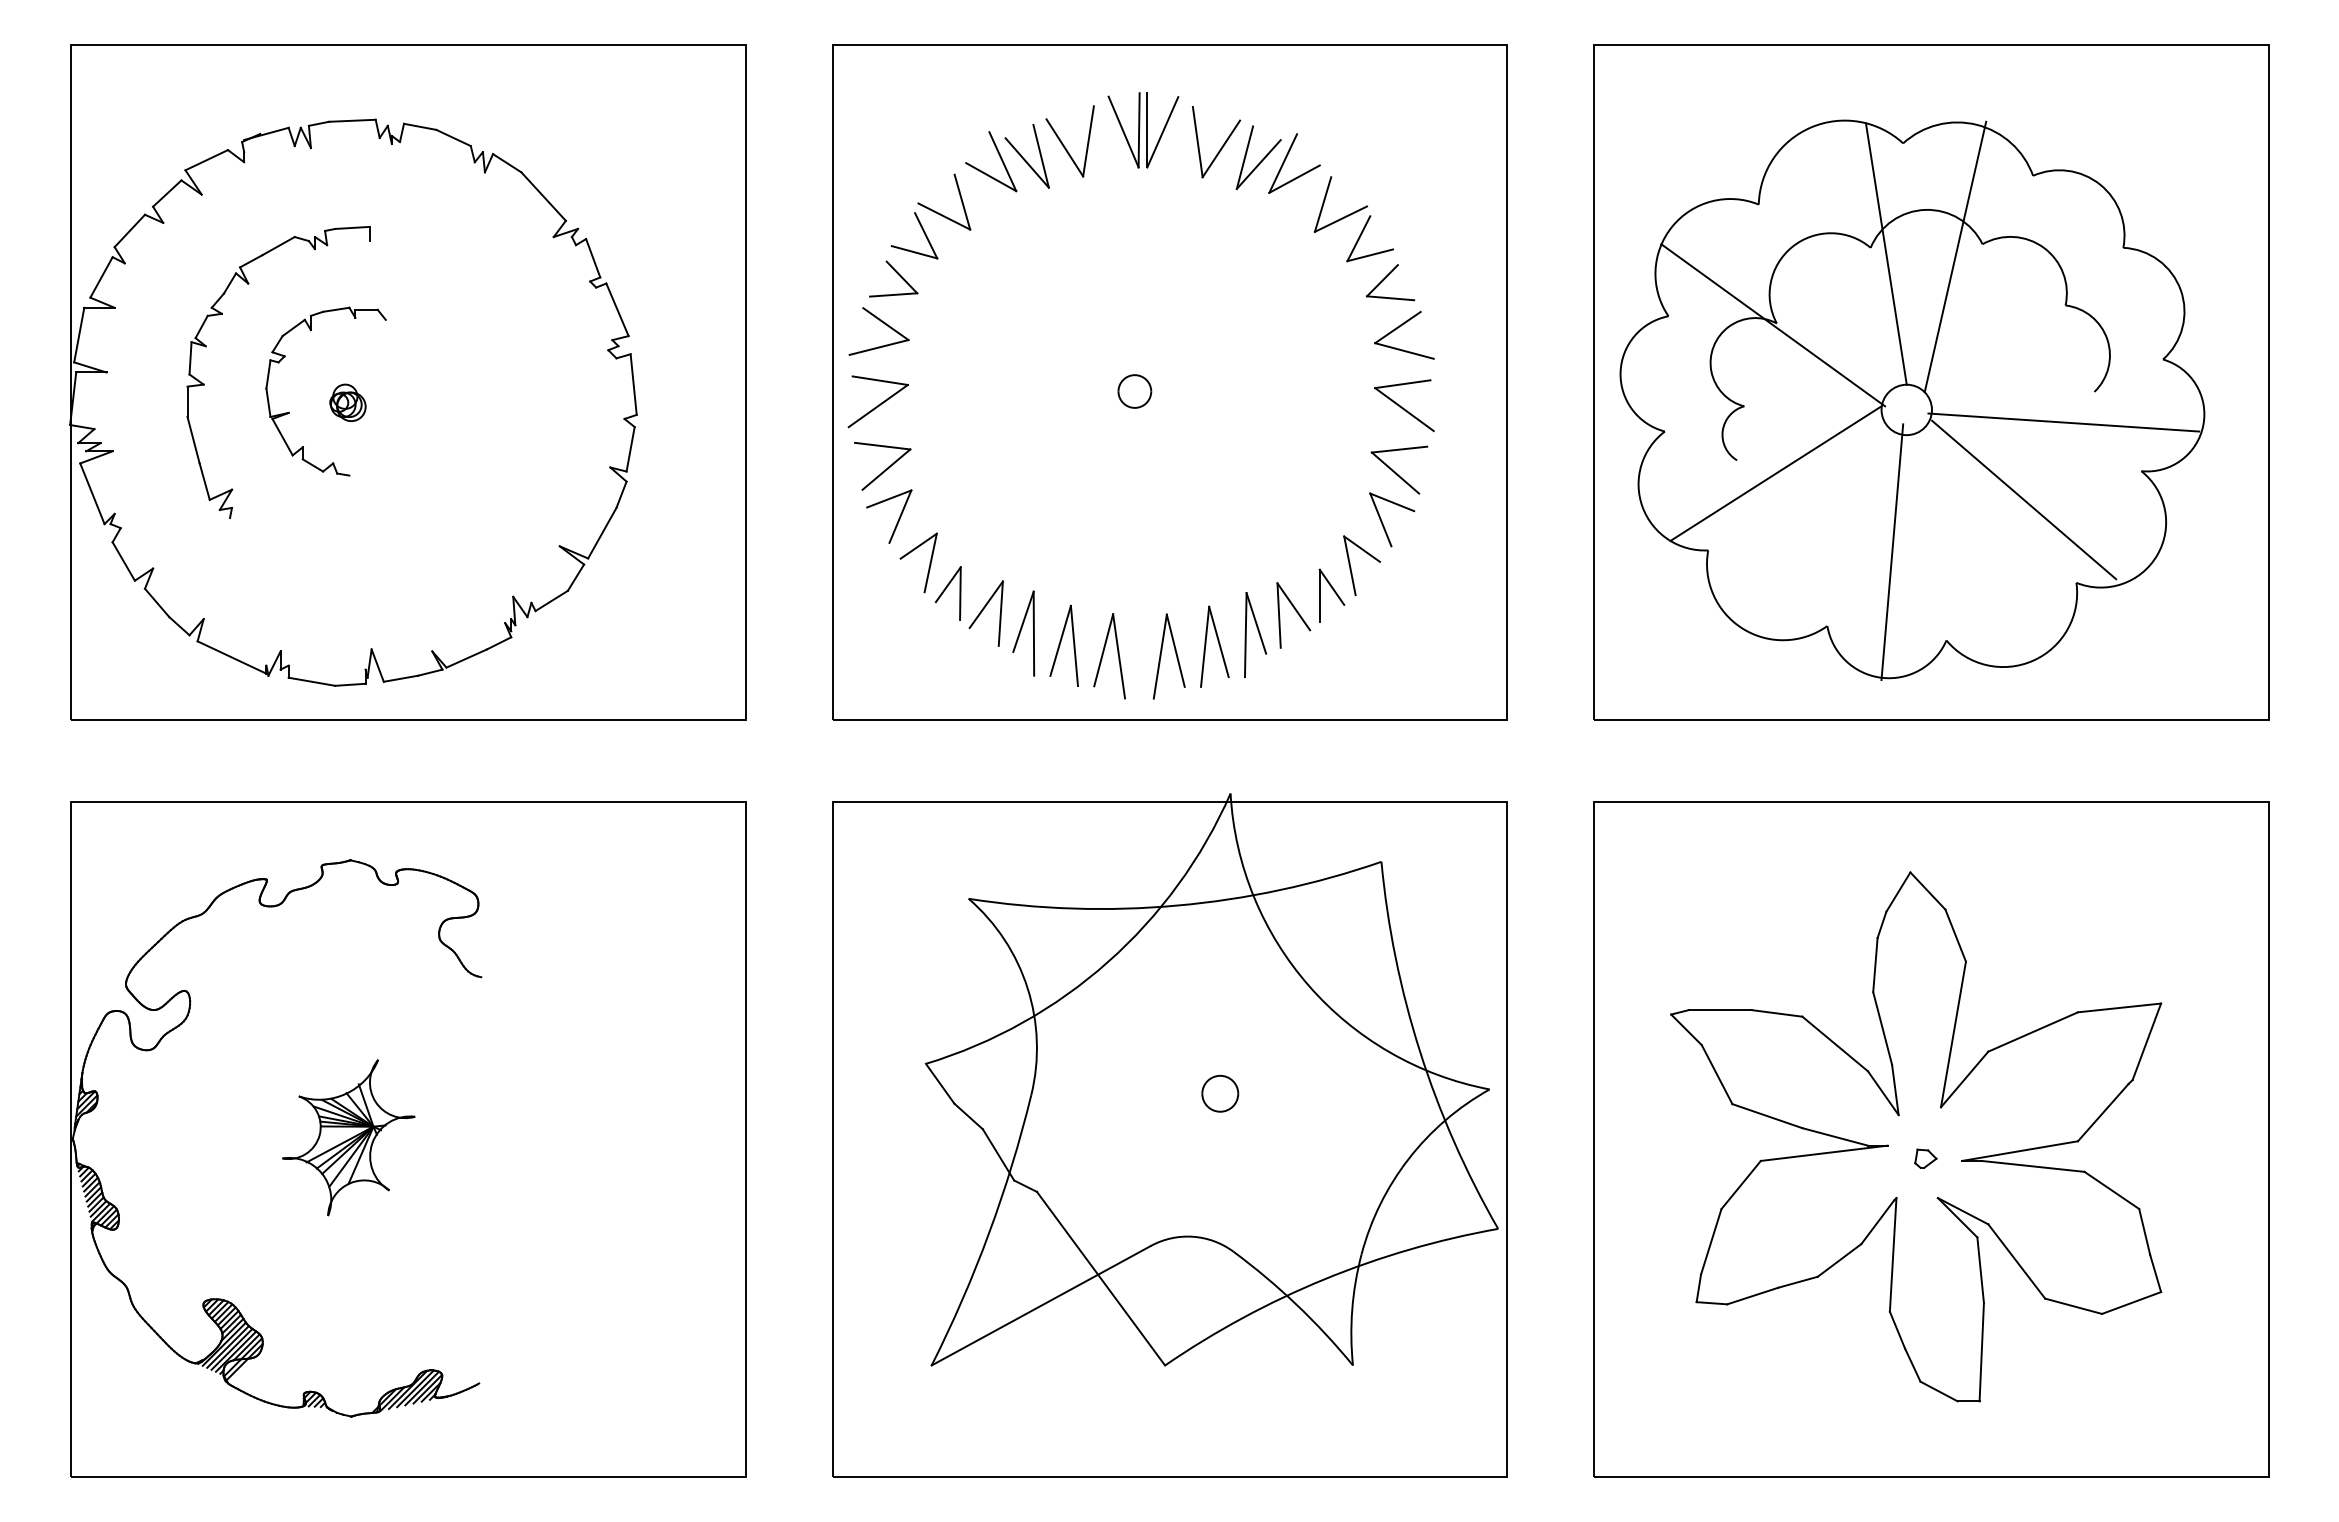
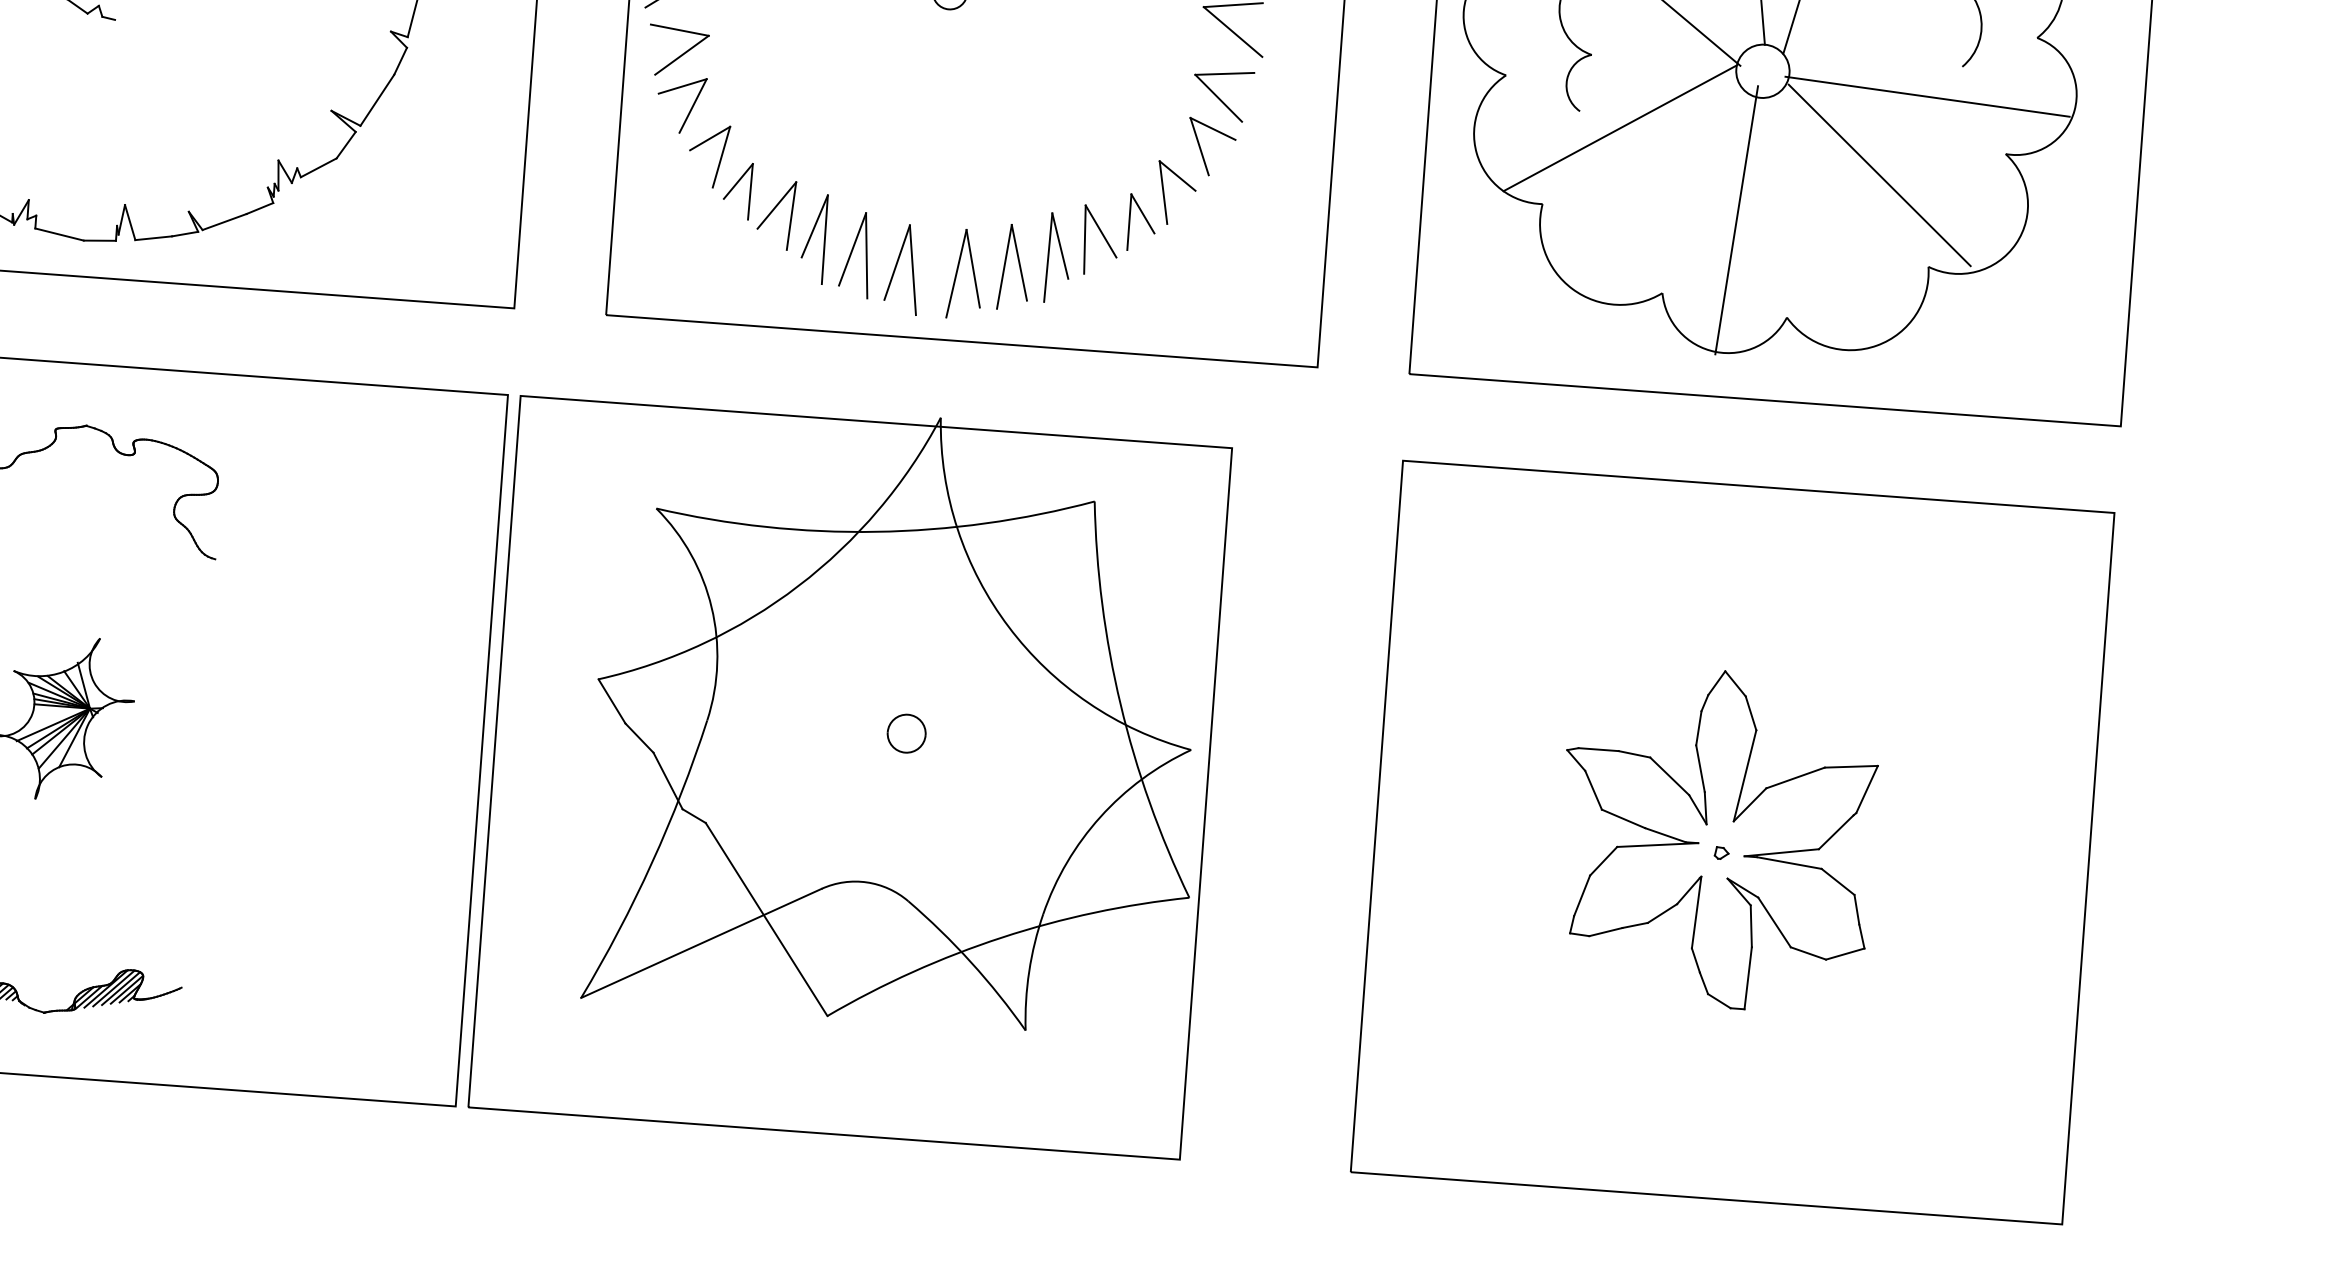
part: (1169, 1135) -> (849, 773), moved
part: (1916, 1136) -> (1716, 838), size x0.6

